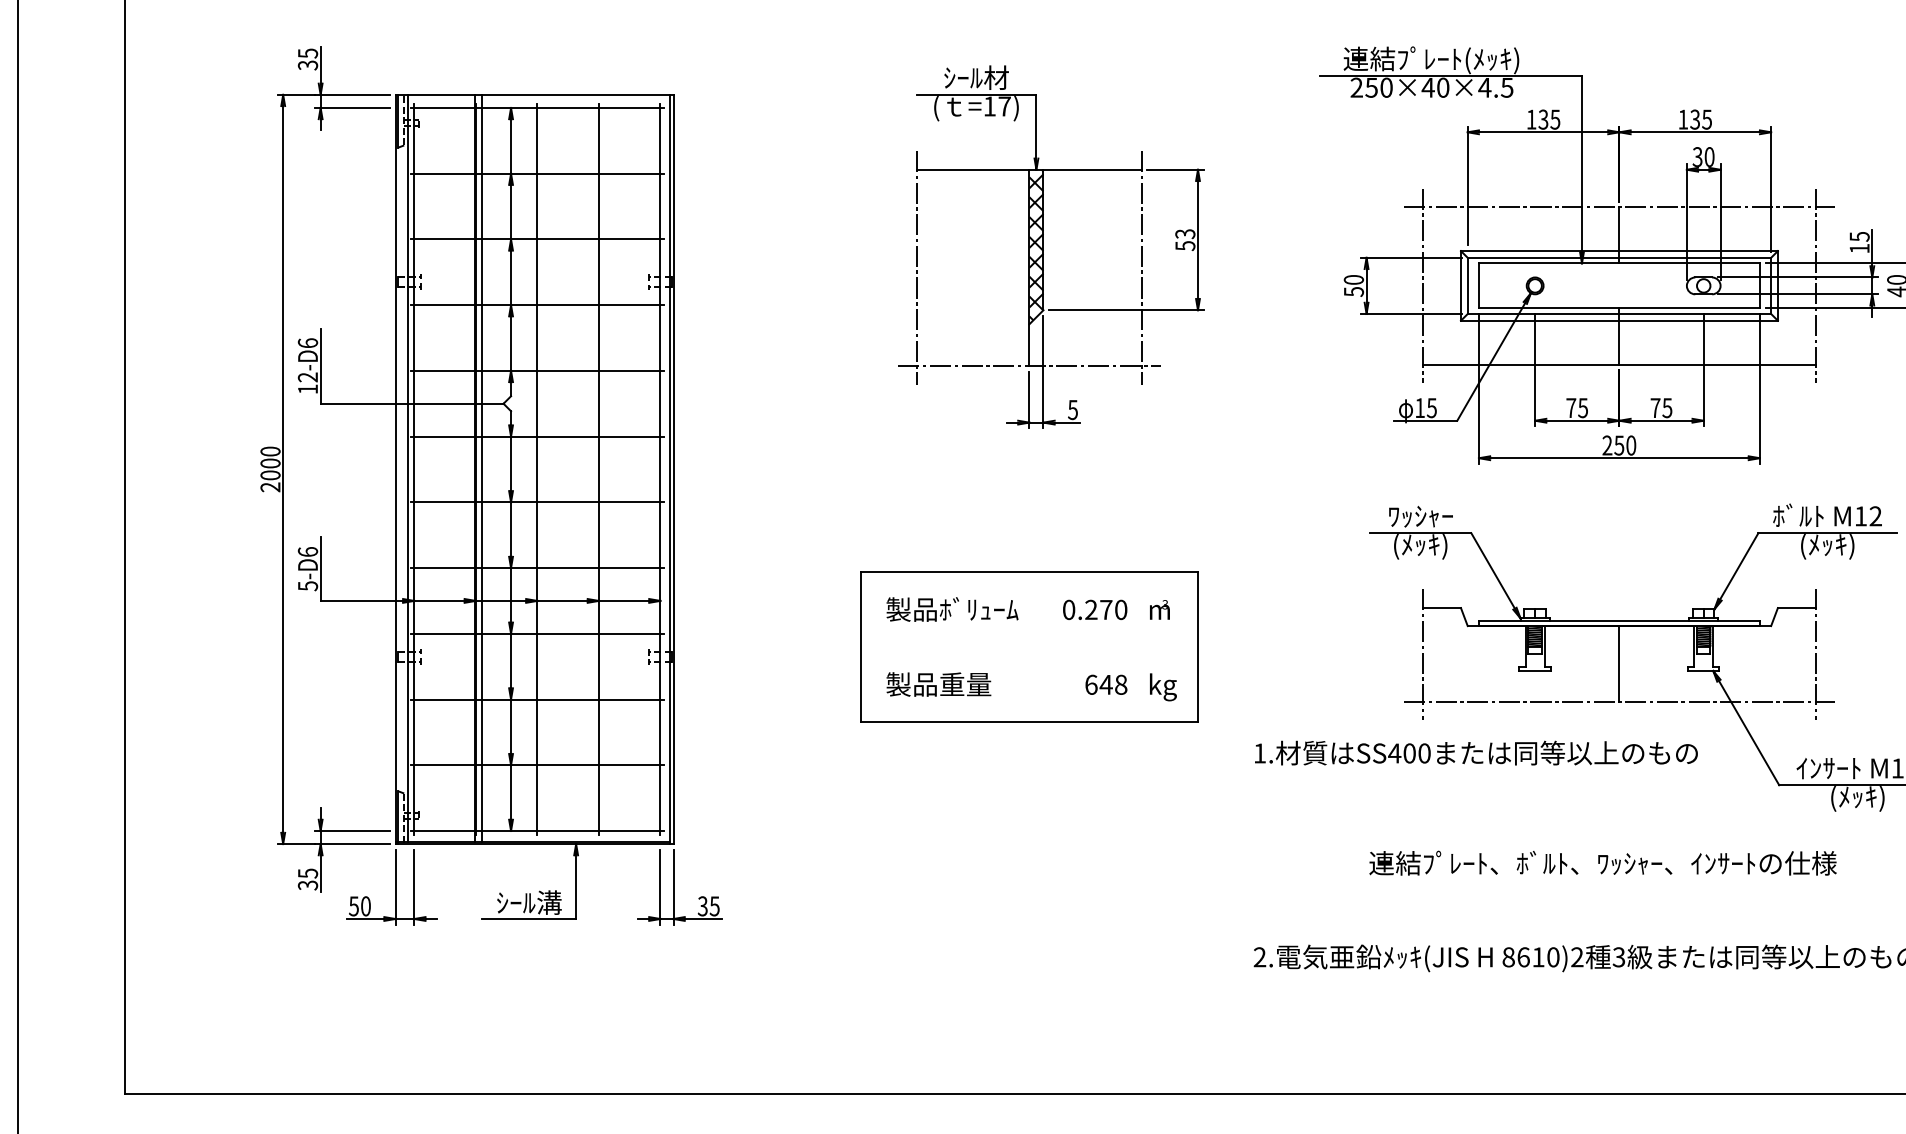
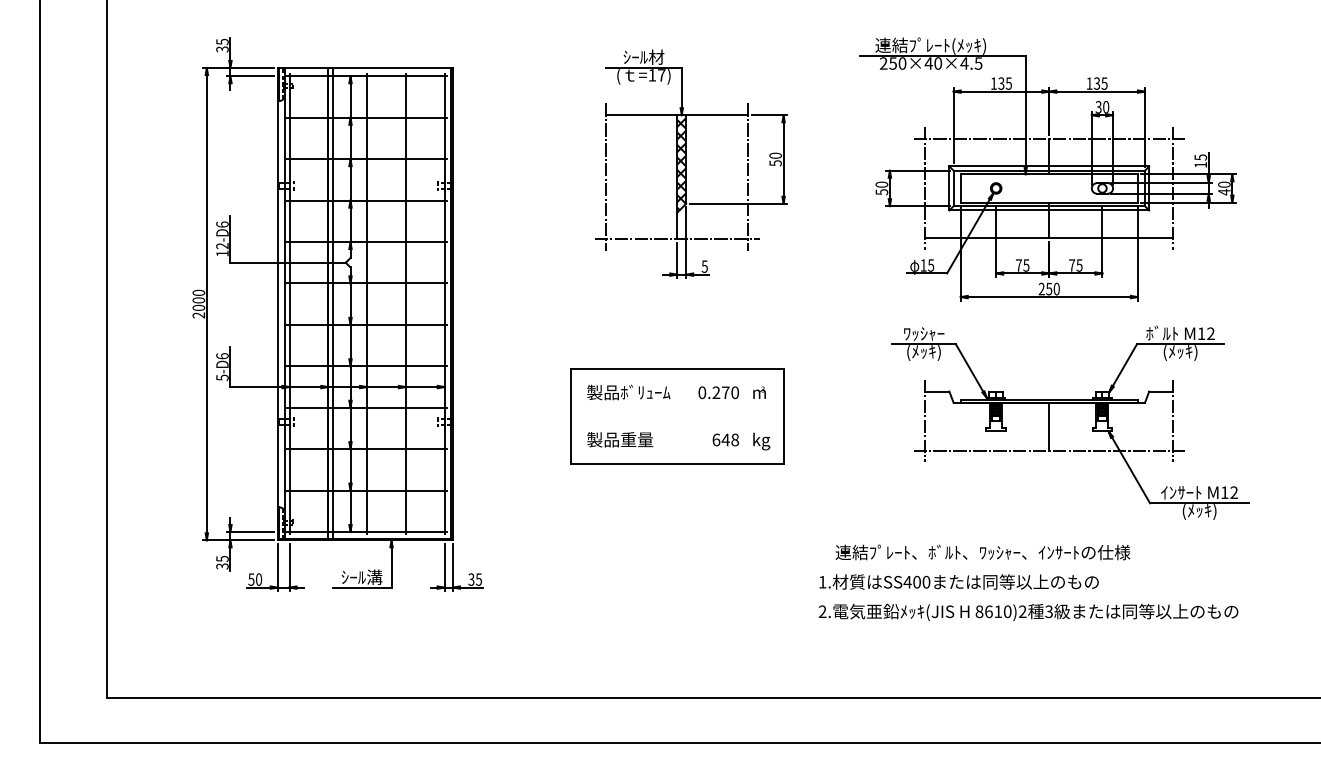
text: (1185, 233) -> (775, 155), 53 -> 50
text: (1475, 752) -> (958, 581), moved
text: (1602, 863) -> (982, 552), moved

